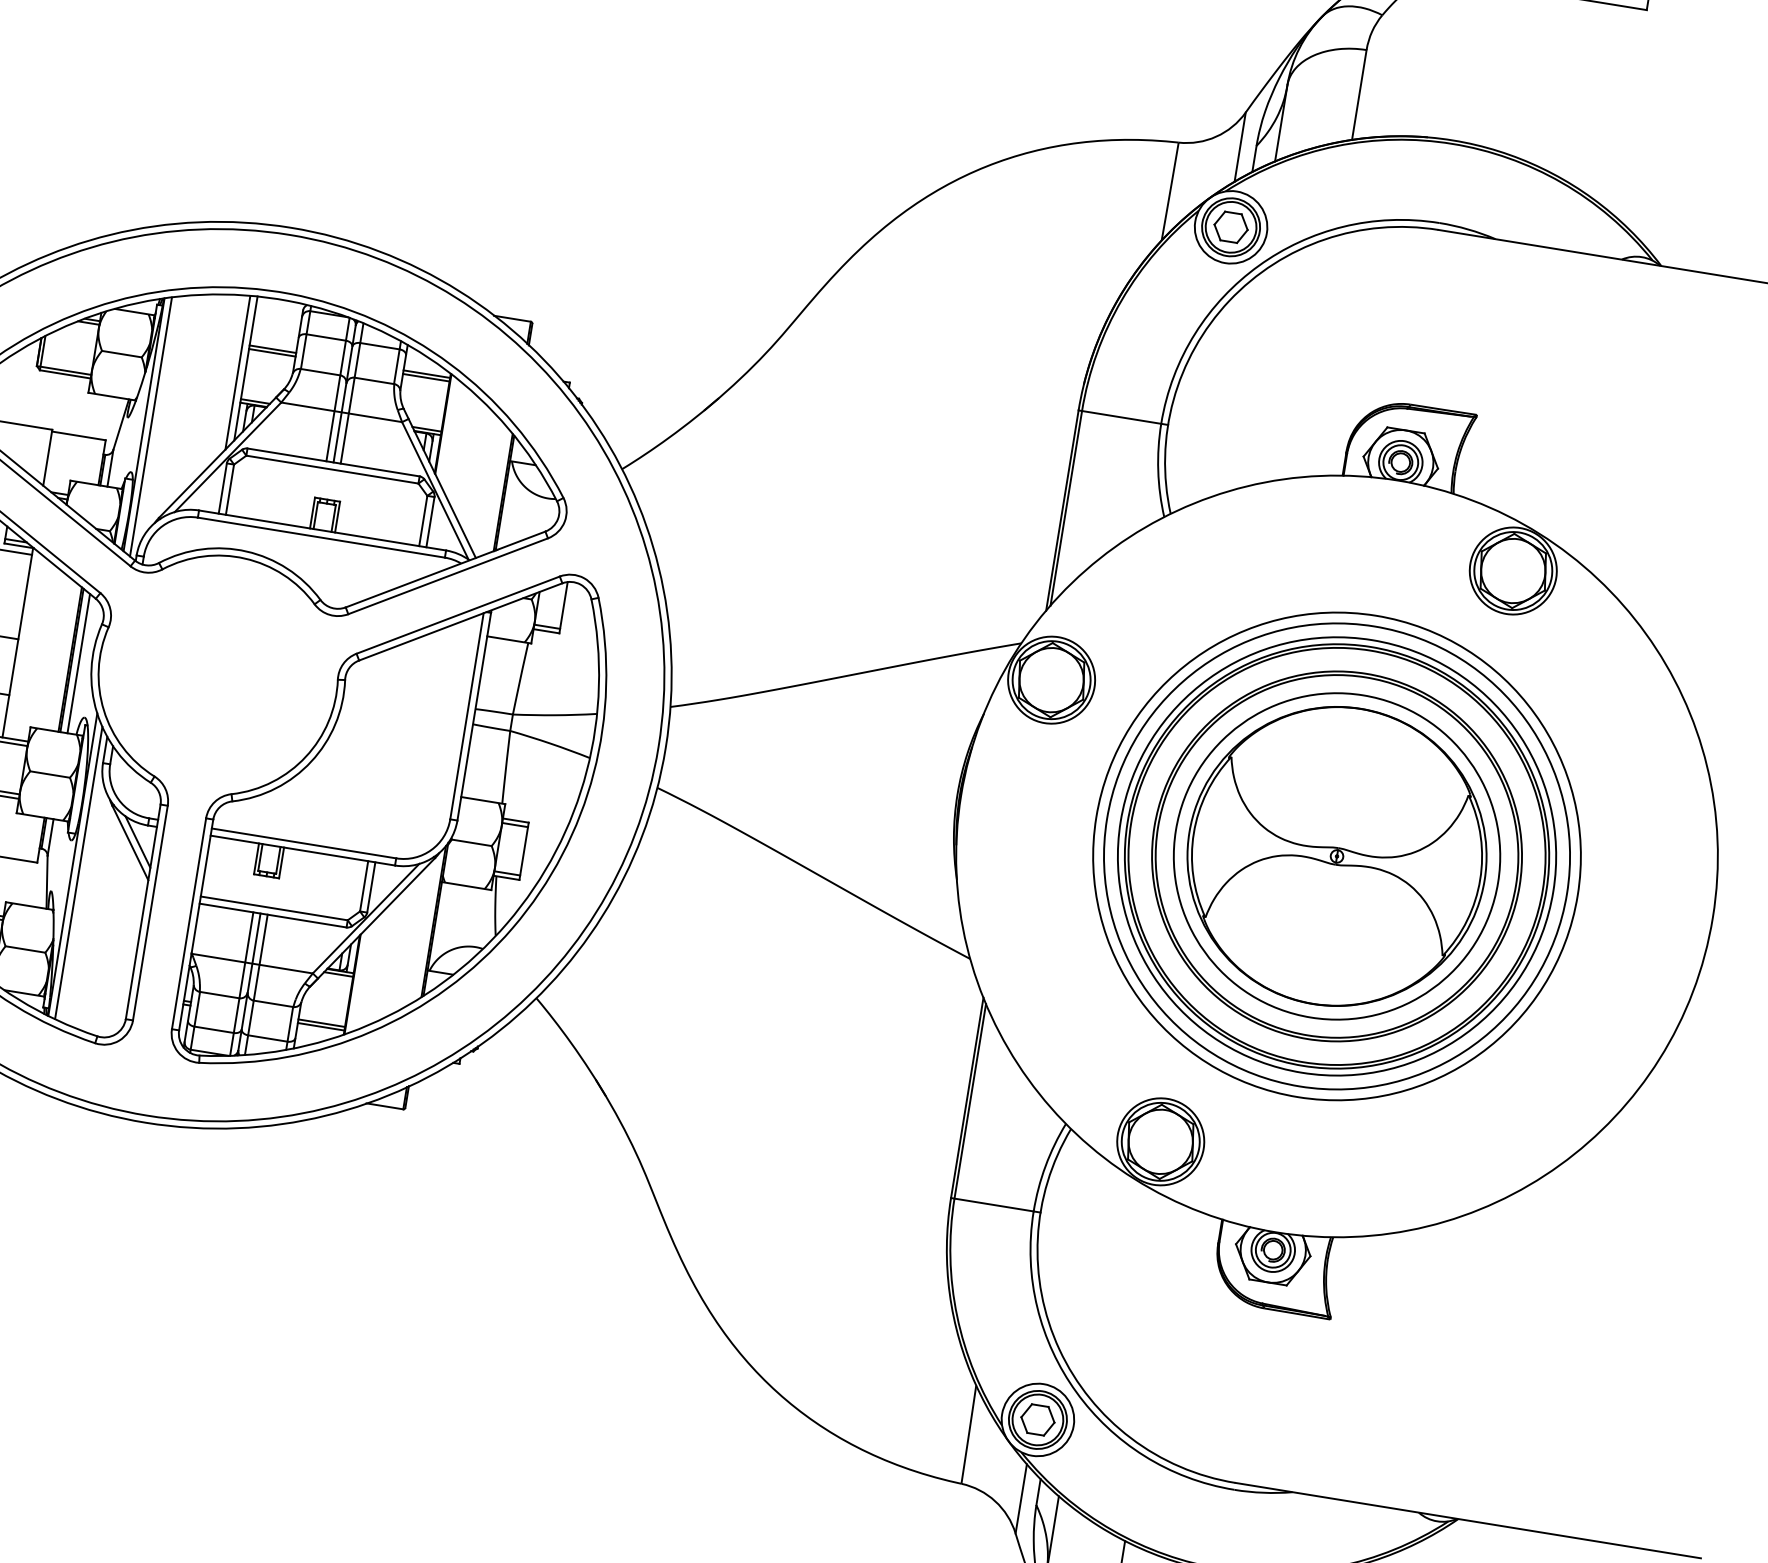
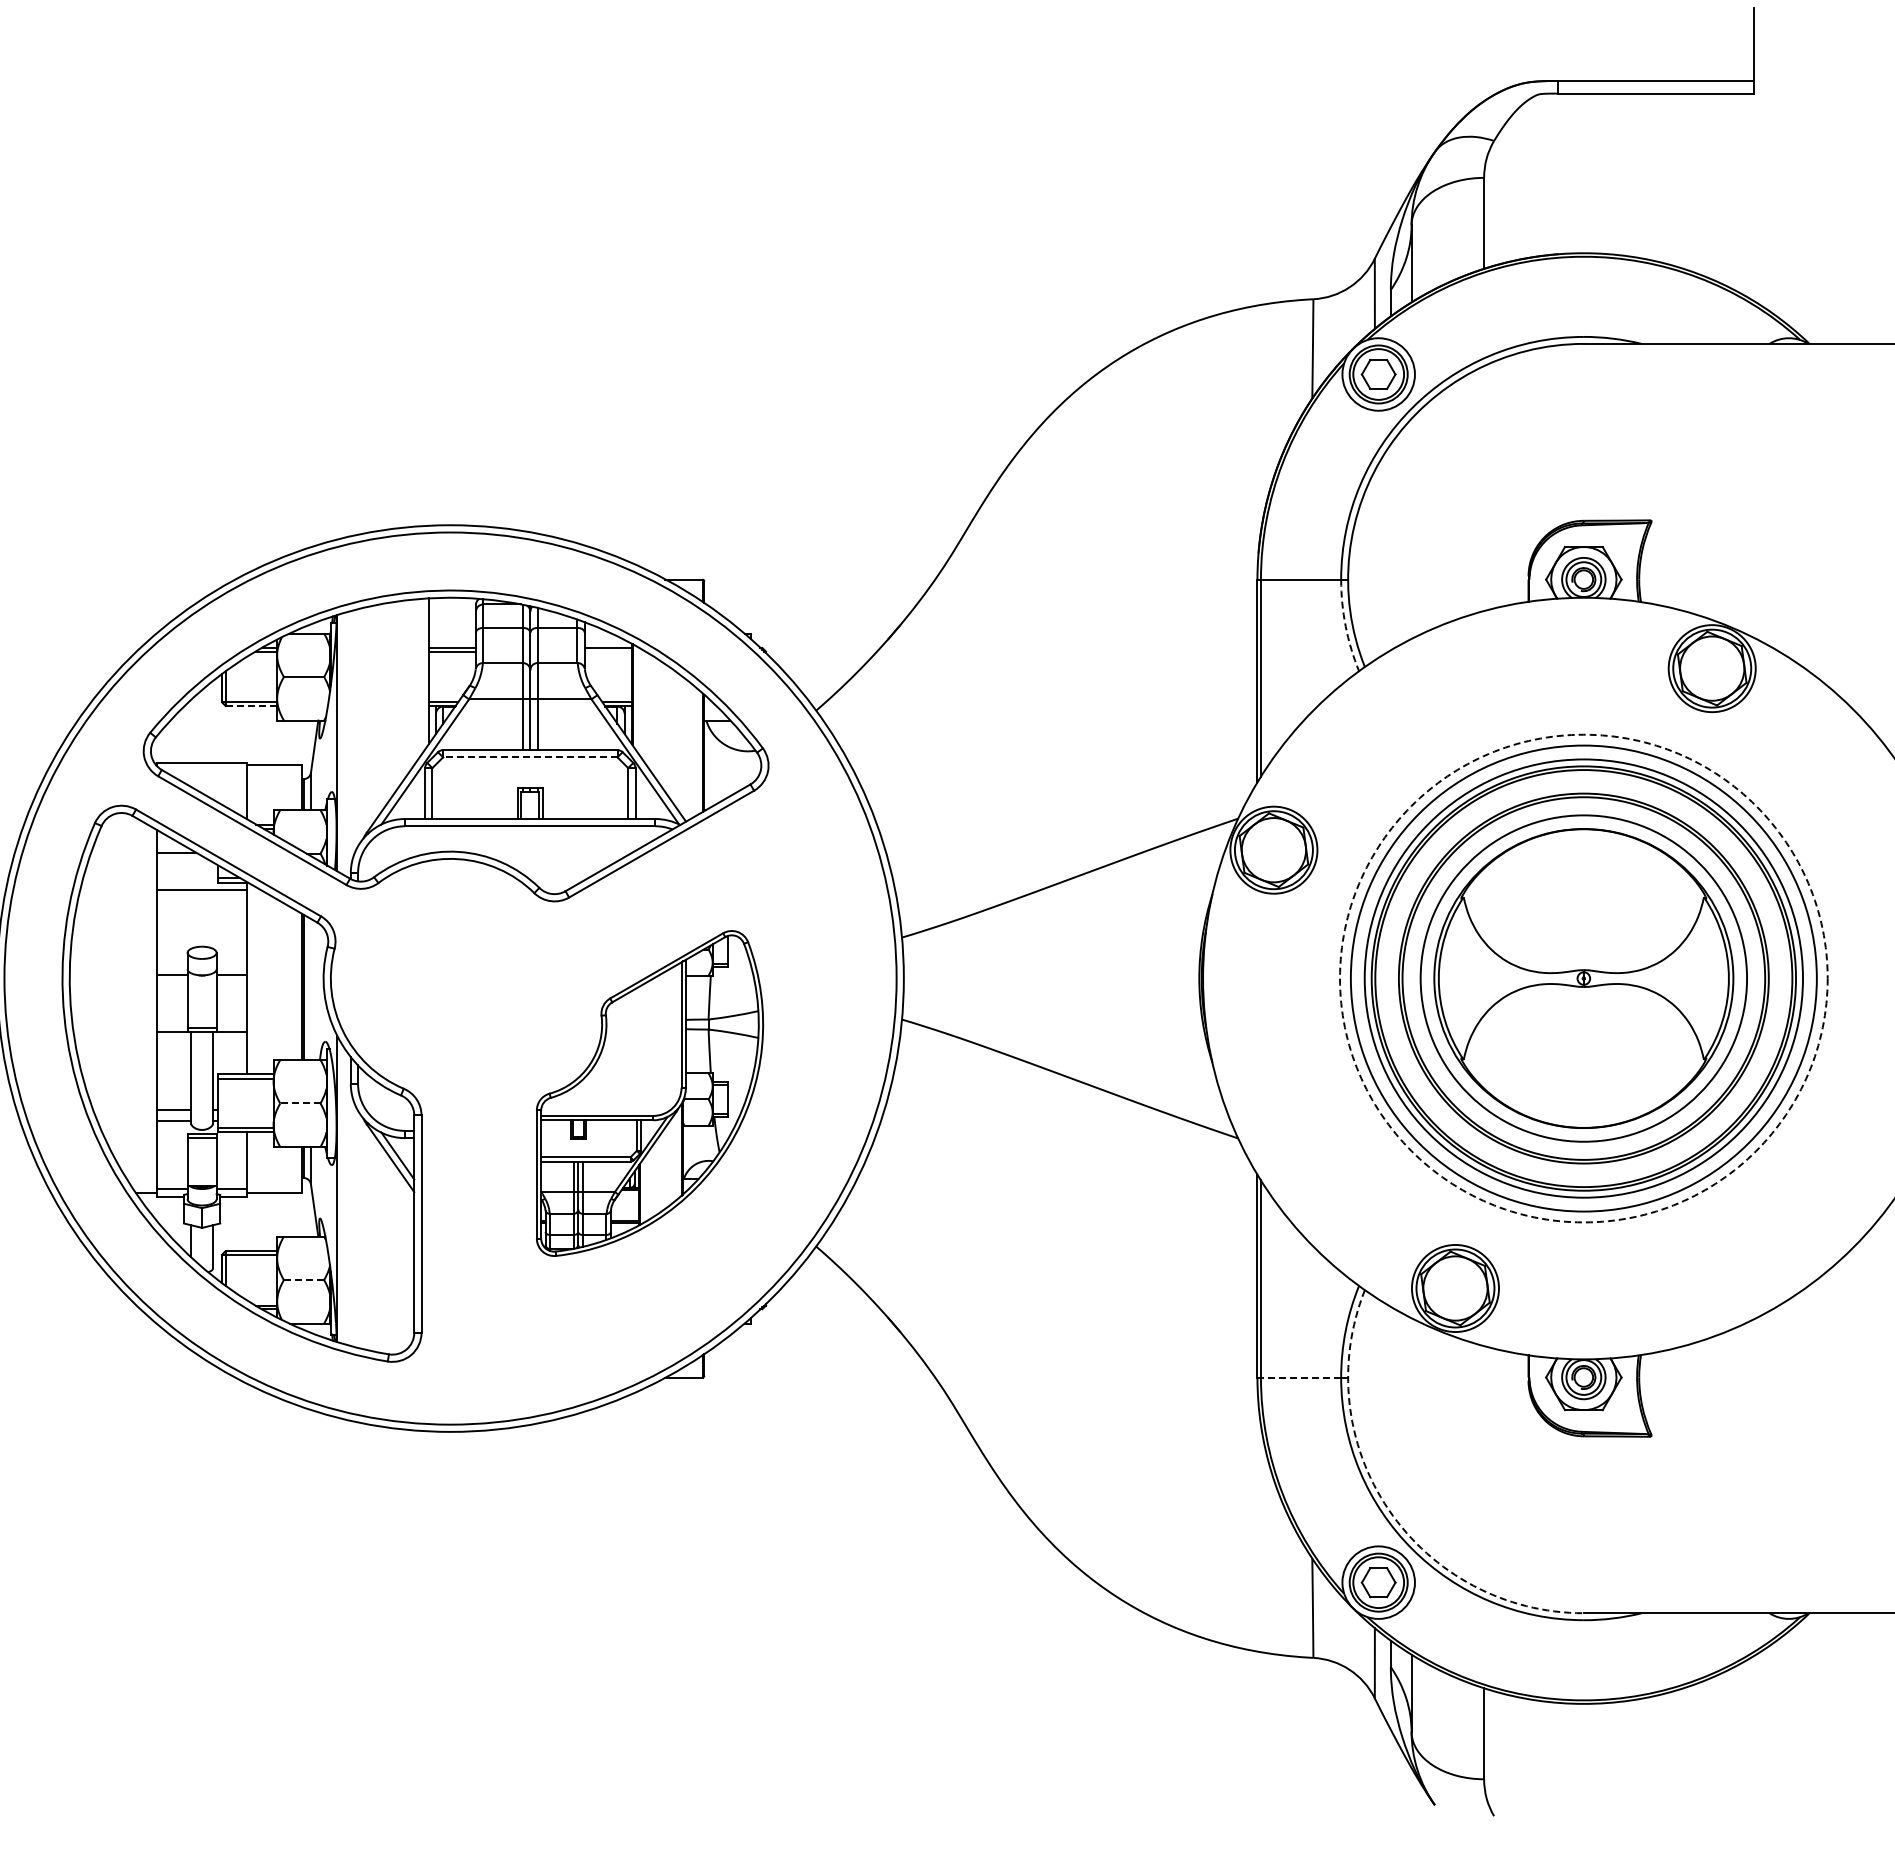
line: (237, 372) -> (421, 676), removed
line: (65, 374) -> (251, 706), solid -> dashed
line: (425, 377) -> (607, 651), removed
line: (151, 427) -> (344, 744), removed
line: (331, 469) -> (529, 757), solid -> dashed
arc: (1158, 470) -> (1345, 626), solid -> dashed
line: (78, 662) -> (310, 988), removed
line: (49, 774) -> (299, 1103), solid -> dashed
part: (396, 820) -> (649, 1093), size x0.6
circle: (1336, 856) -> (1583, 978), solid -> dashed
line: (78, 872) -> (344, 1195), removed
line: (24, 949) -> (303, 1280), solid -> dashed
line: (992, 1204) -> (1299, 1377), solid -> dashed
arc: (1059, 1349) -> (1388, 1509), solid -> dashed

